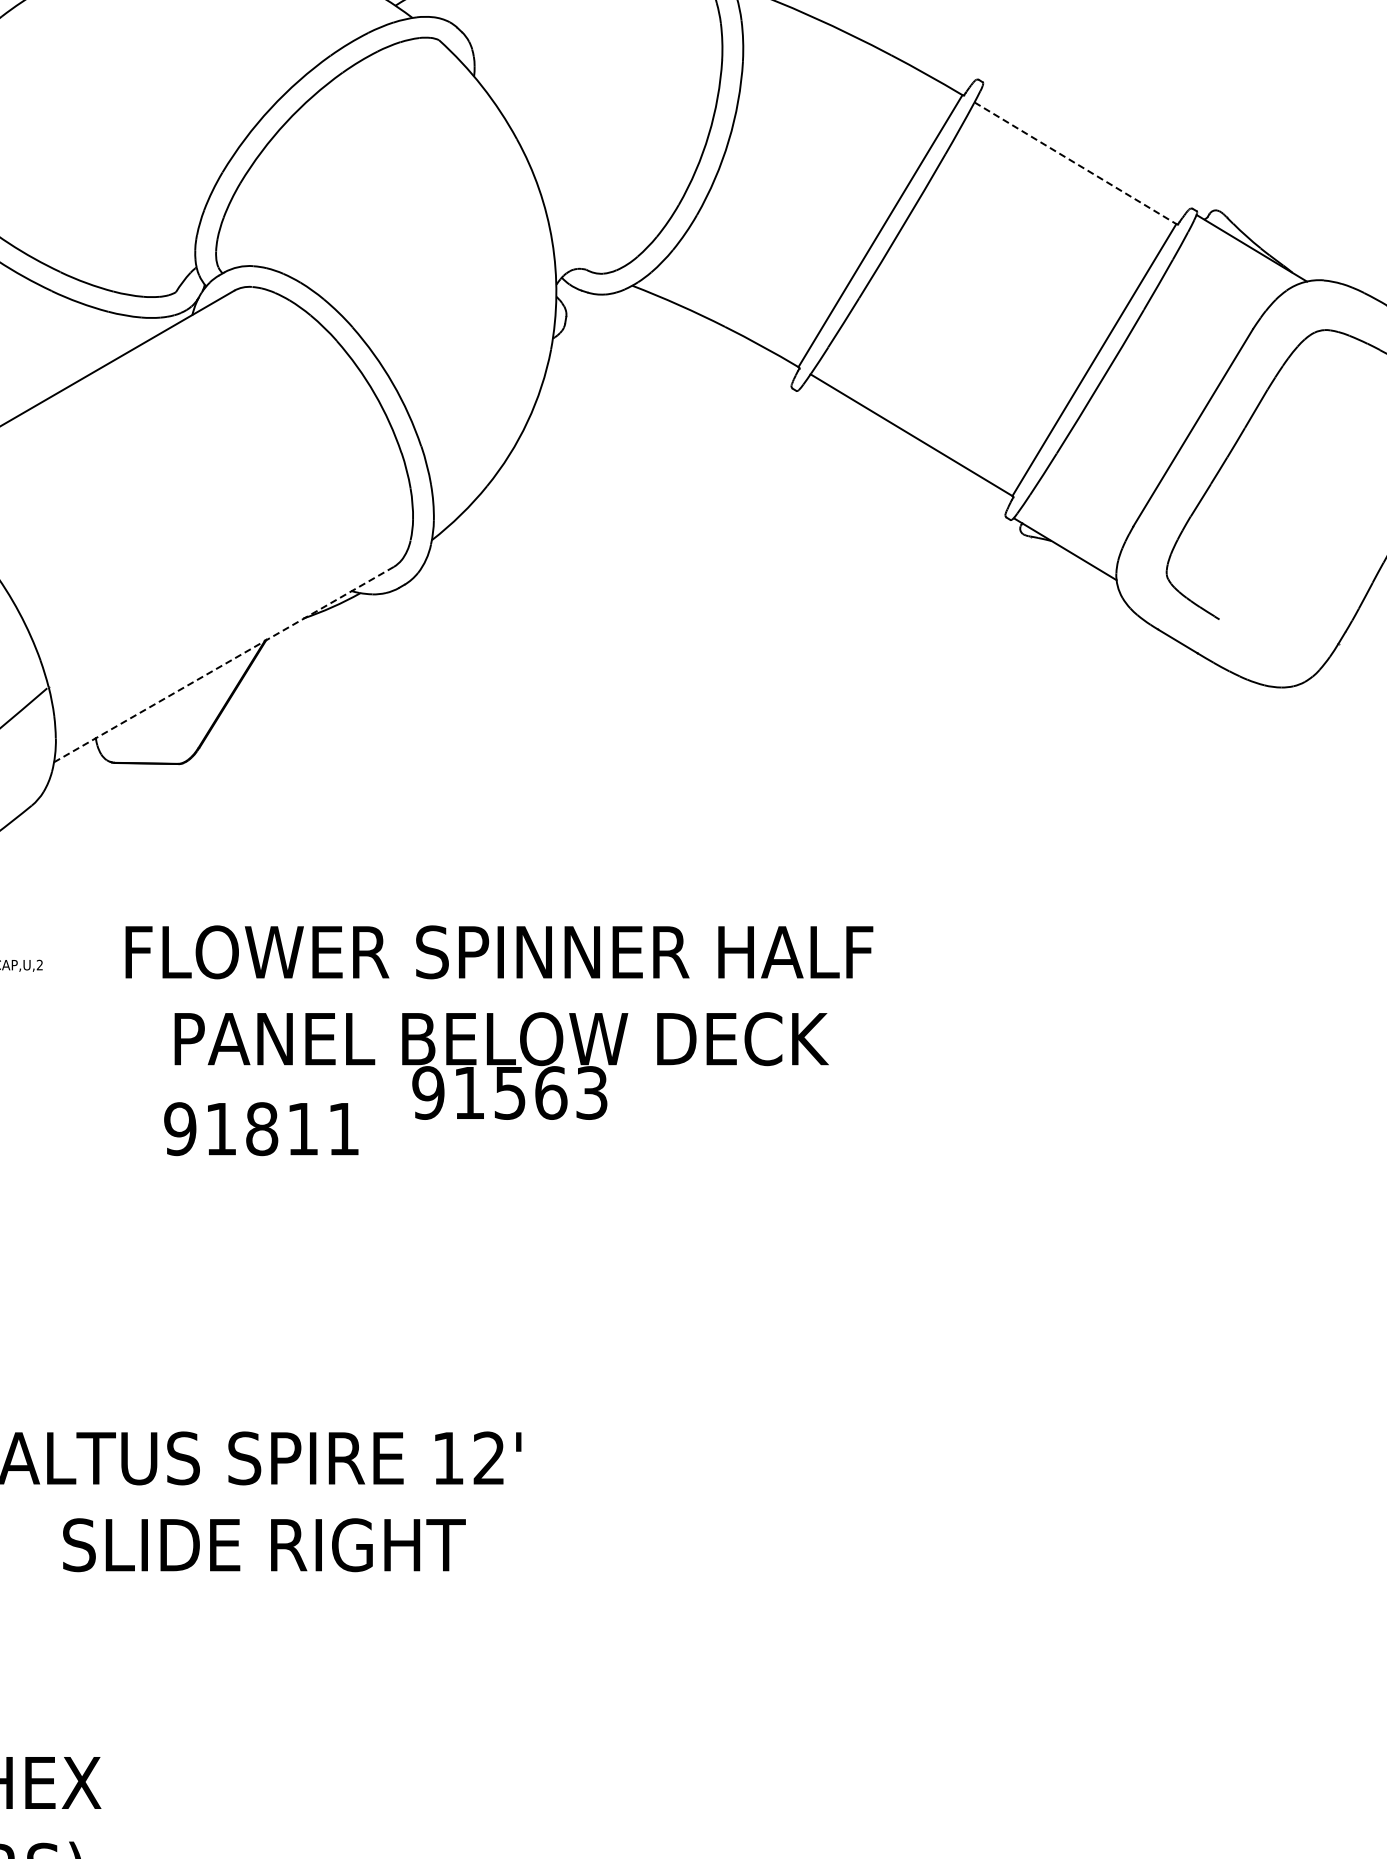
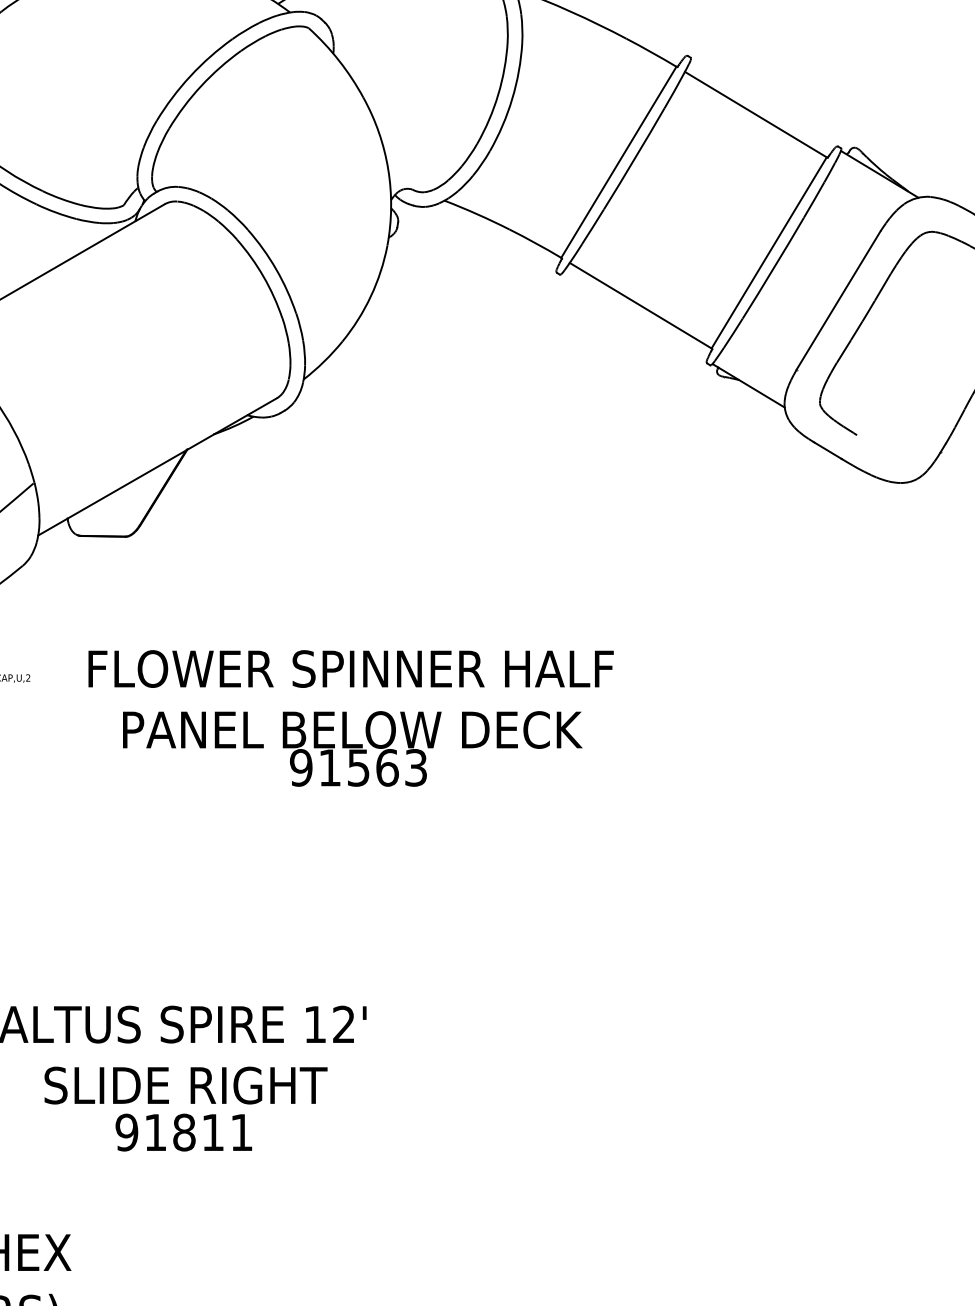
line: (1075, 163) -> (755, 114), dashed -> solid
line: (223, 664) -> (157, 466), dashed -> solid
text: (261, 1129) -> (183, 1132), moved

